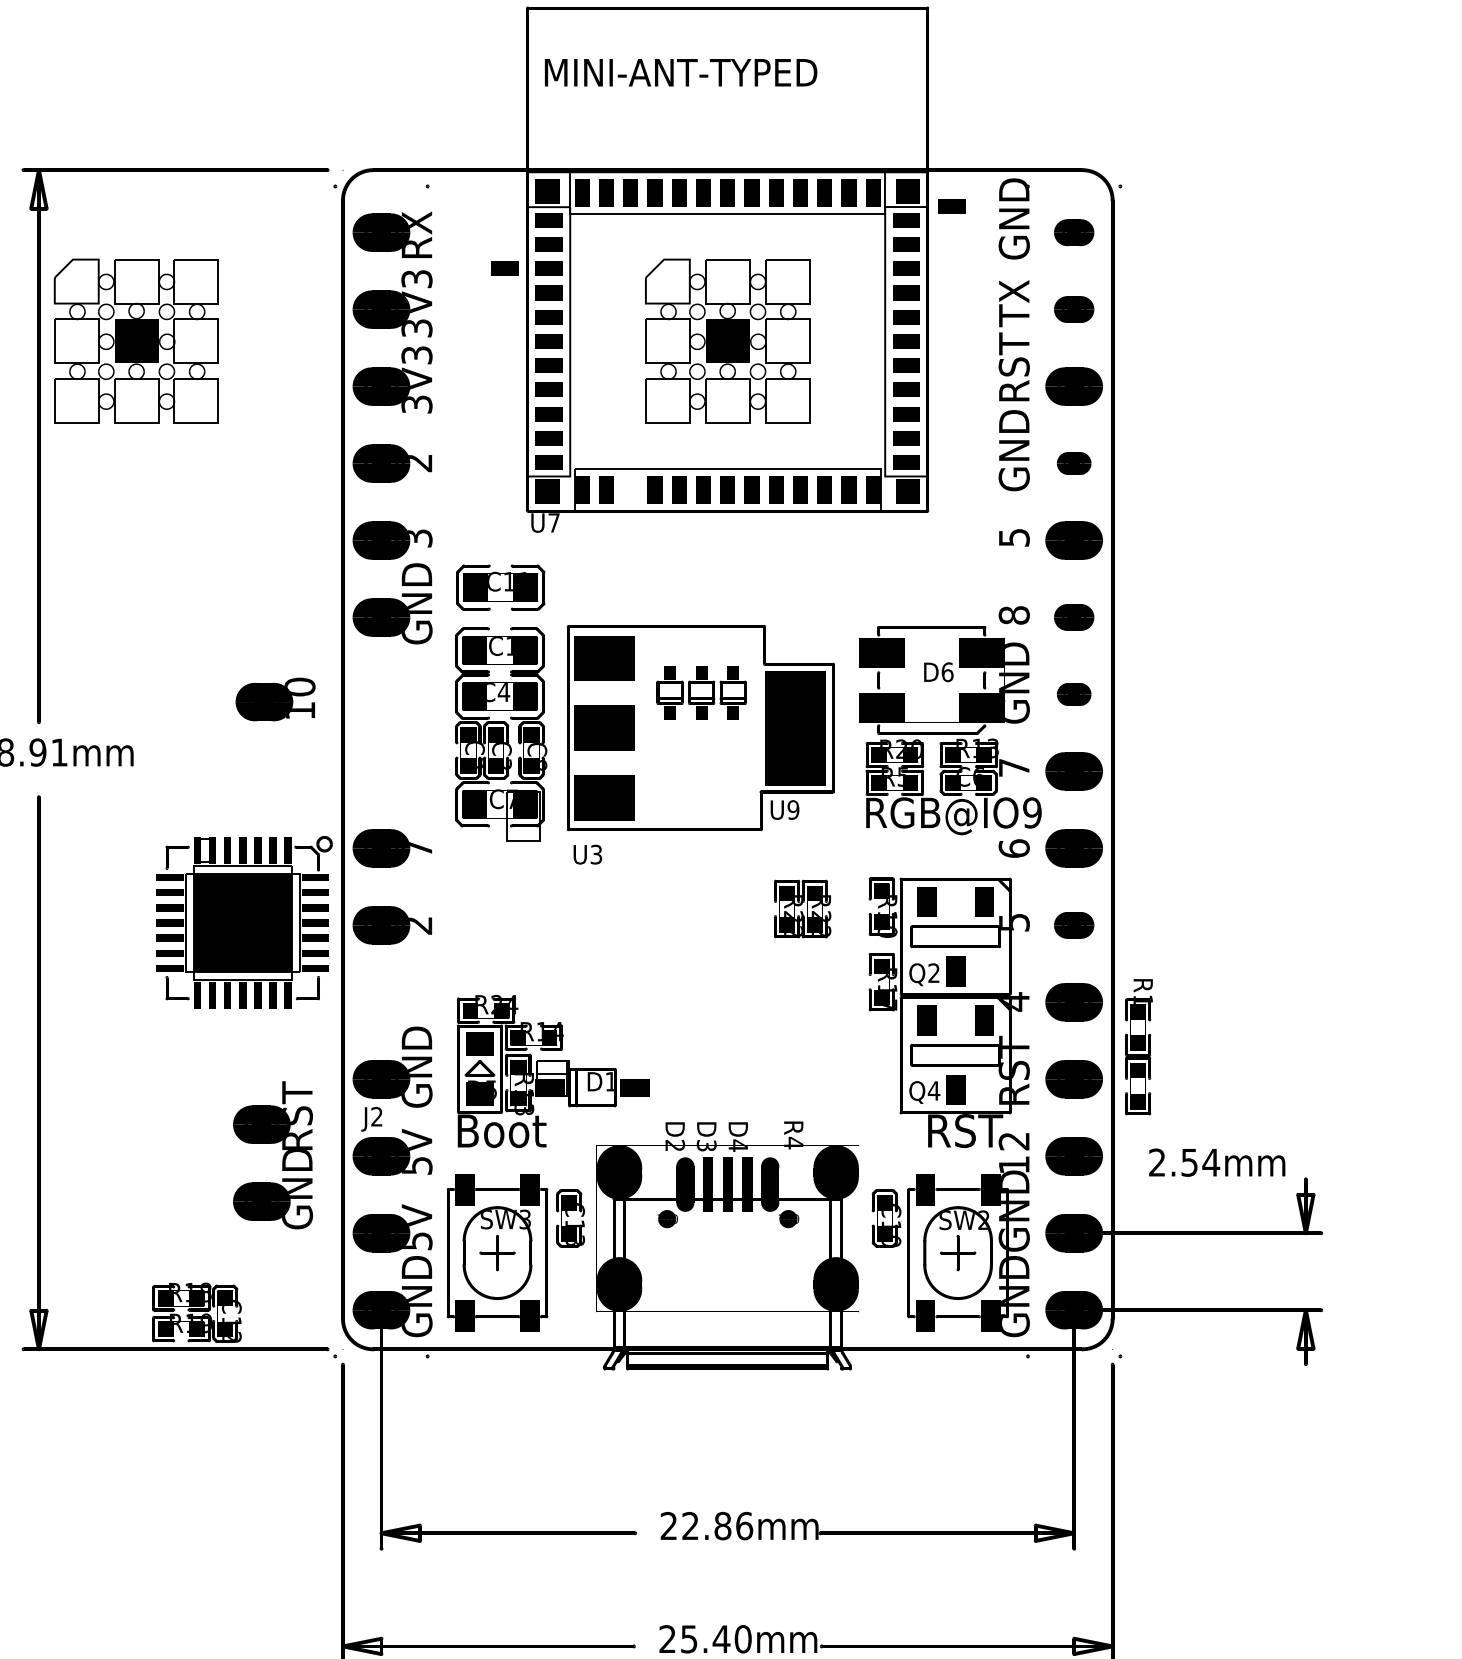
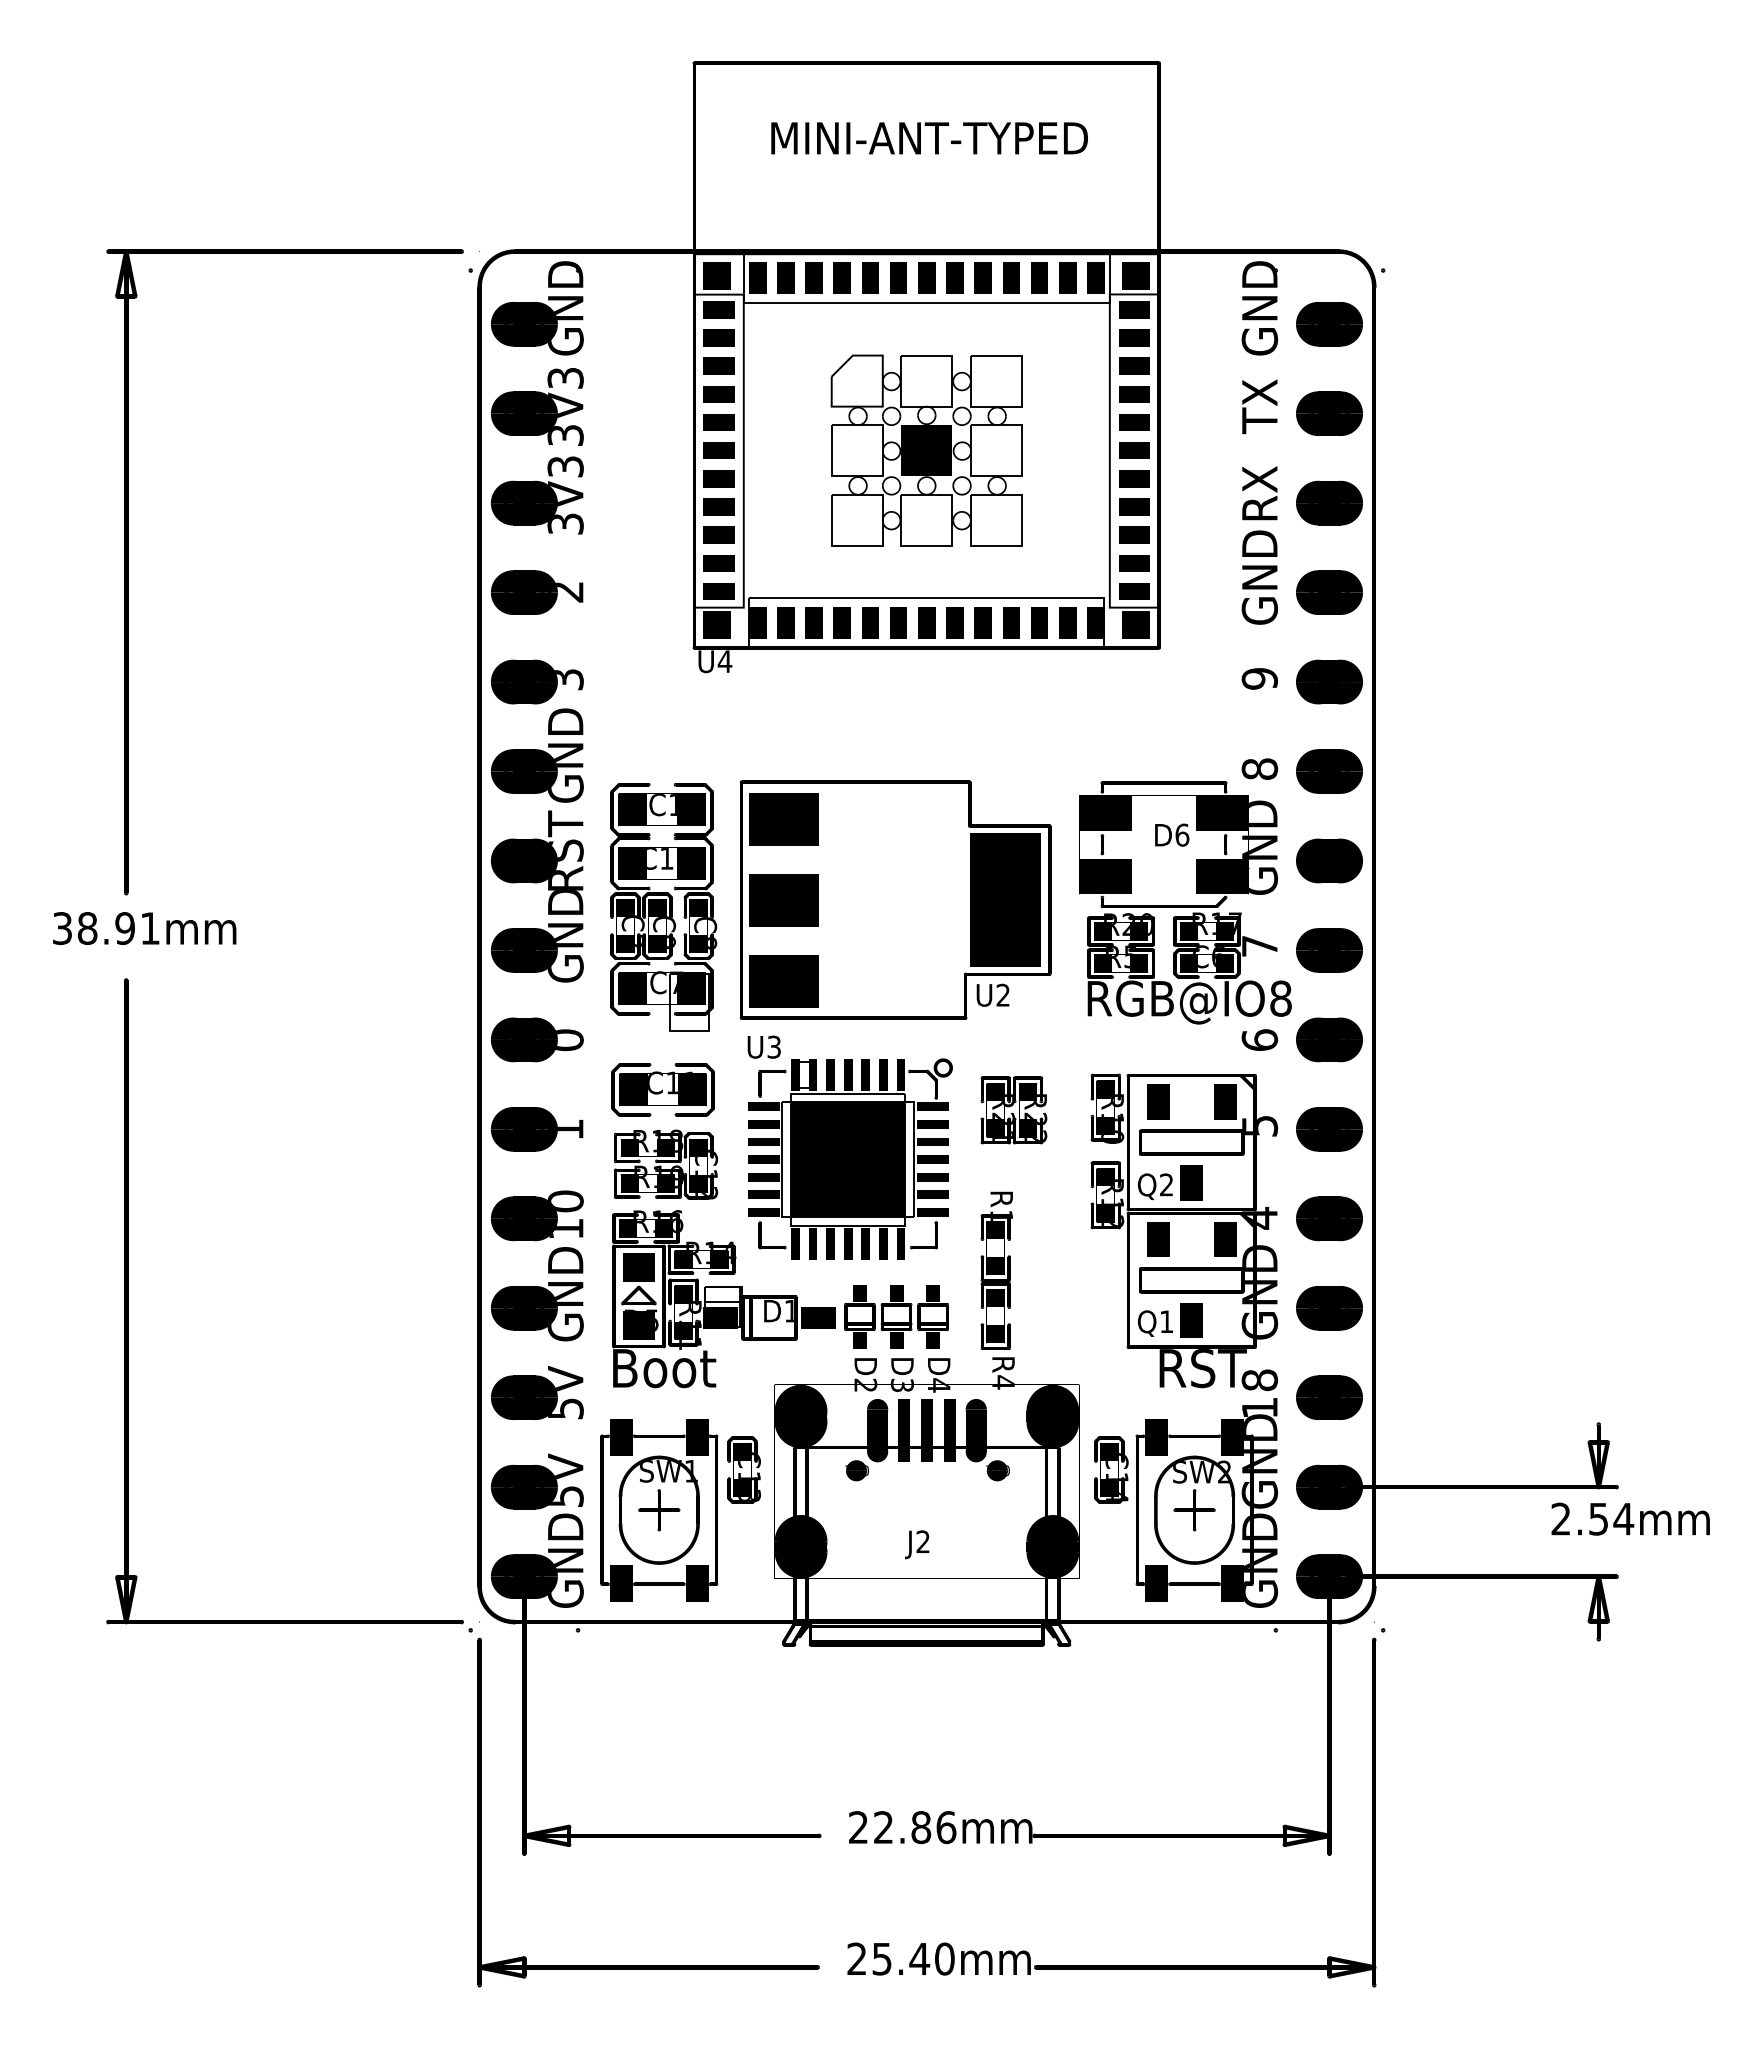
text: (680, 72) -> (929, 138), moved
part: (952, 207) -> (1187, 294), removed
text: (416, 219) -> (565, 308), RX -> GND
part: (1074, 232) -> (1329, 324), size x1.43
part: (504, 268) -> (667, 365), removed
part: (1074, 309) -> (1329, 413), size x1.43
part: (136, 341) -> (239, 450), removed
text: (1013, 355) -> (1259, 466), RST -> RX
part: (1074, 463) -> (1329, 592), size x1.67
part: (630, 489) -> (813, 622), added
text: (553, 522) -> (724, 661), U7 -> U4
text: (1013, 537) -> (1259, 678), 5 -> 9
text: (500, 587) -> (662, 1089), moved
part: (1074, 617) -> (1329, 771), size x1.43
text: (503, 692) -> (666, 858), C40 -> C10
part: (701, 692) -> (896, 1316), moved
part: (1074, 694) -> (1329, 860), size x1.67
text: (274, 699) -> (536, 1215), moved
text: (993, 748) -> (1235, 923), R13 -> R17
text: (508, 764) -> (671, 942), C3 -> C9
text: (793, 809) -> (1003, 994), U9 -> U2
text: (1032, 812) -> (1280, 998), RGB@IO9 -> RGB@IO8
text: (420, 848) -> (569, 1040), 7 -> 0
part: (244, 922) -> (850, 1158), moved
text: (416, 925) -> (565, 1129), 2 -> 1
part: (1074, 925) -> (1329, 1129), size x1.43
text: (793, 931) -> (1003, 1136), R22 -> R21
text: (504, 1004) -> (667, 1221), R24 -> R16
text: (887, 1004) -> (1112, 1221), R17 -> R12
text: (1138, 1046) -> (996, 1270), moved
text: (1013, 1065) -> (1259, 1292), RST -> GND
text: (933, 1090) -> (1166, 1321), Q4 -> Q1
text: (523, 1109) -> (689, 1343), R13 -> R11
text: (372, 1119) -> (917, 1544), moved
text: (1013, 1141) -> (1259, 1380), 12 -> 18
text: (272, 1155) -> (536, 896), moved
text: (1217, 1162) -> (1630, 1518), moved
text: (525, 1218) -> (691, 1470), SW3 -> SW1
text: (890, 1241) -> (1116, 1496), C10 -> C14
text: (197, 1312) -> (666, 1164), moved

